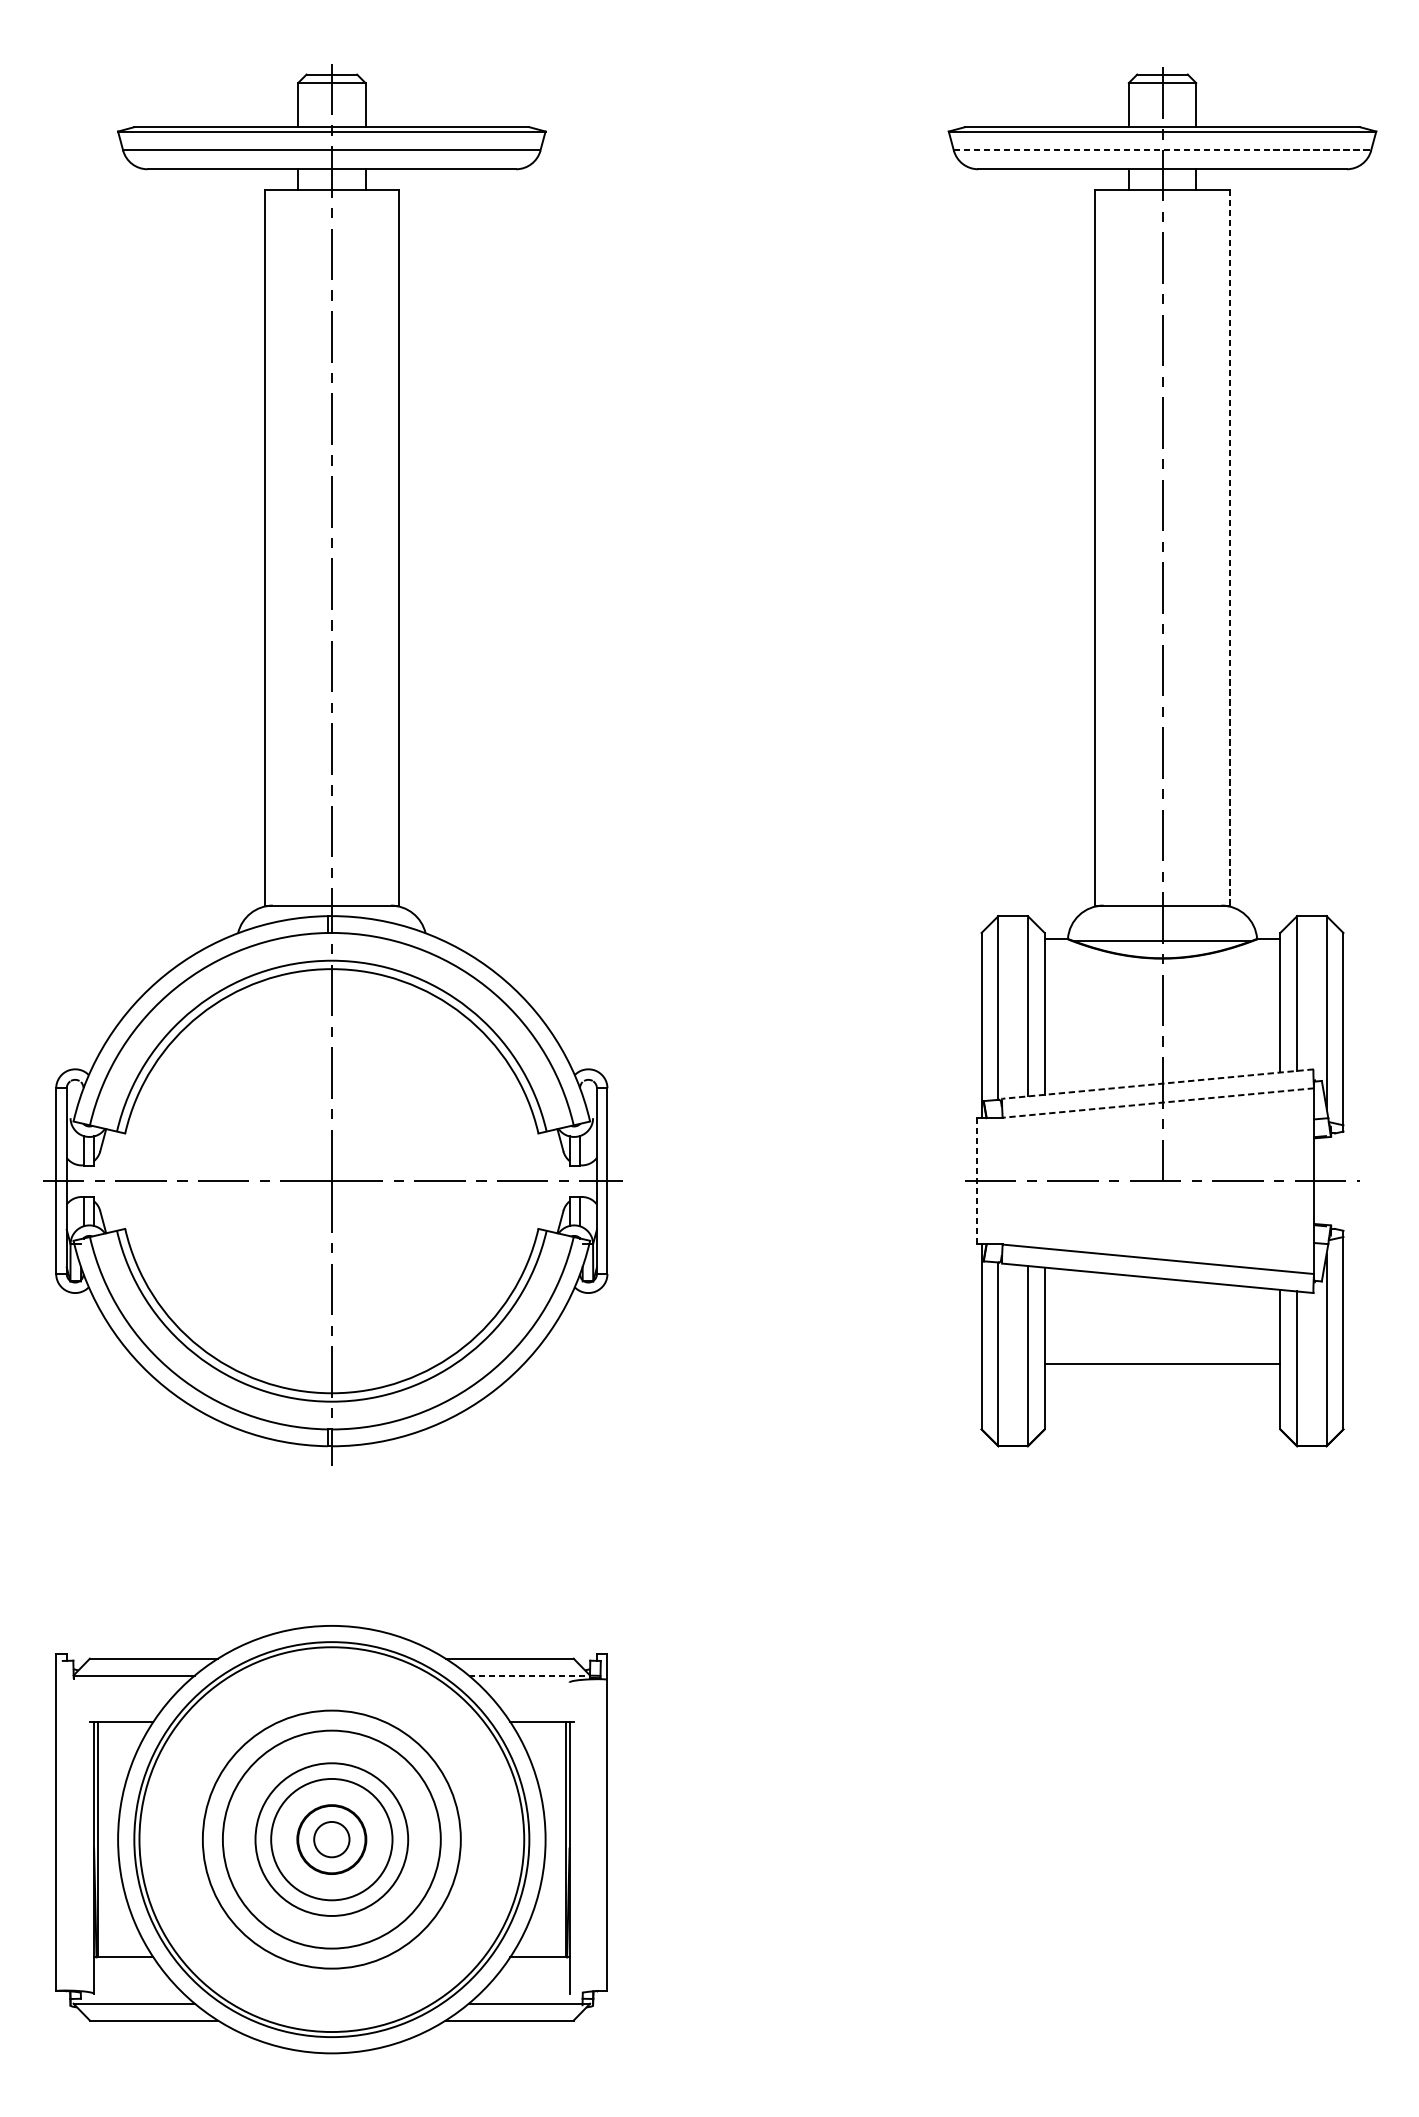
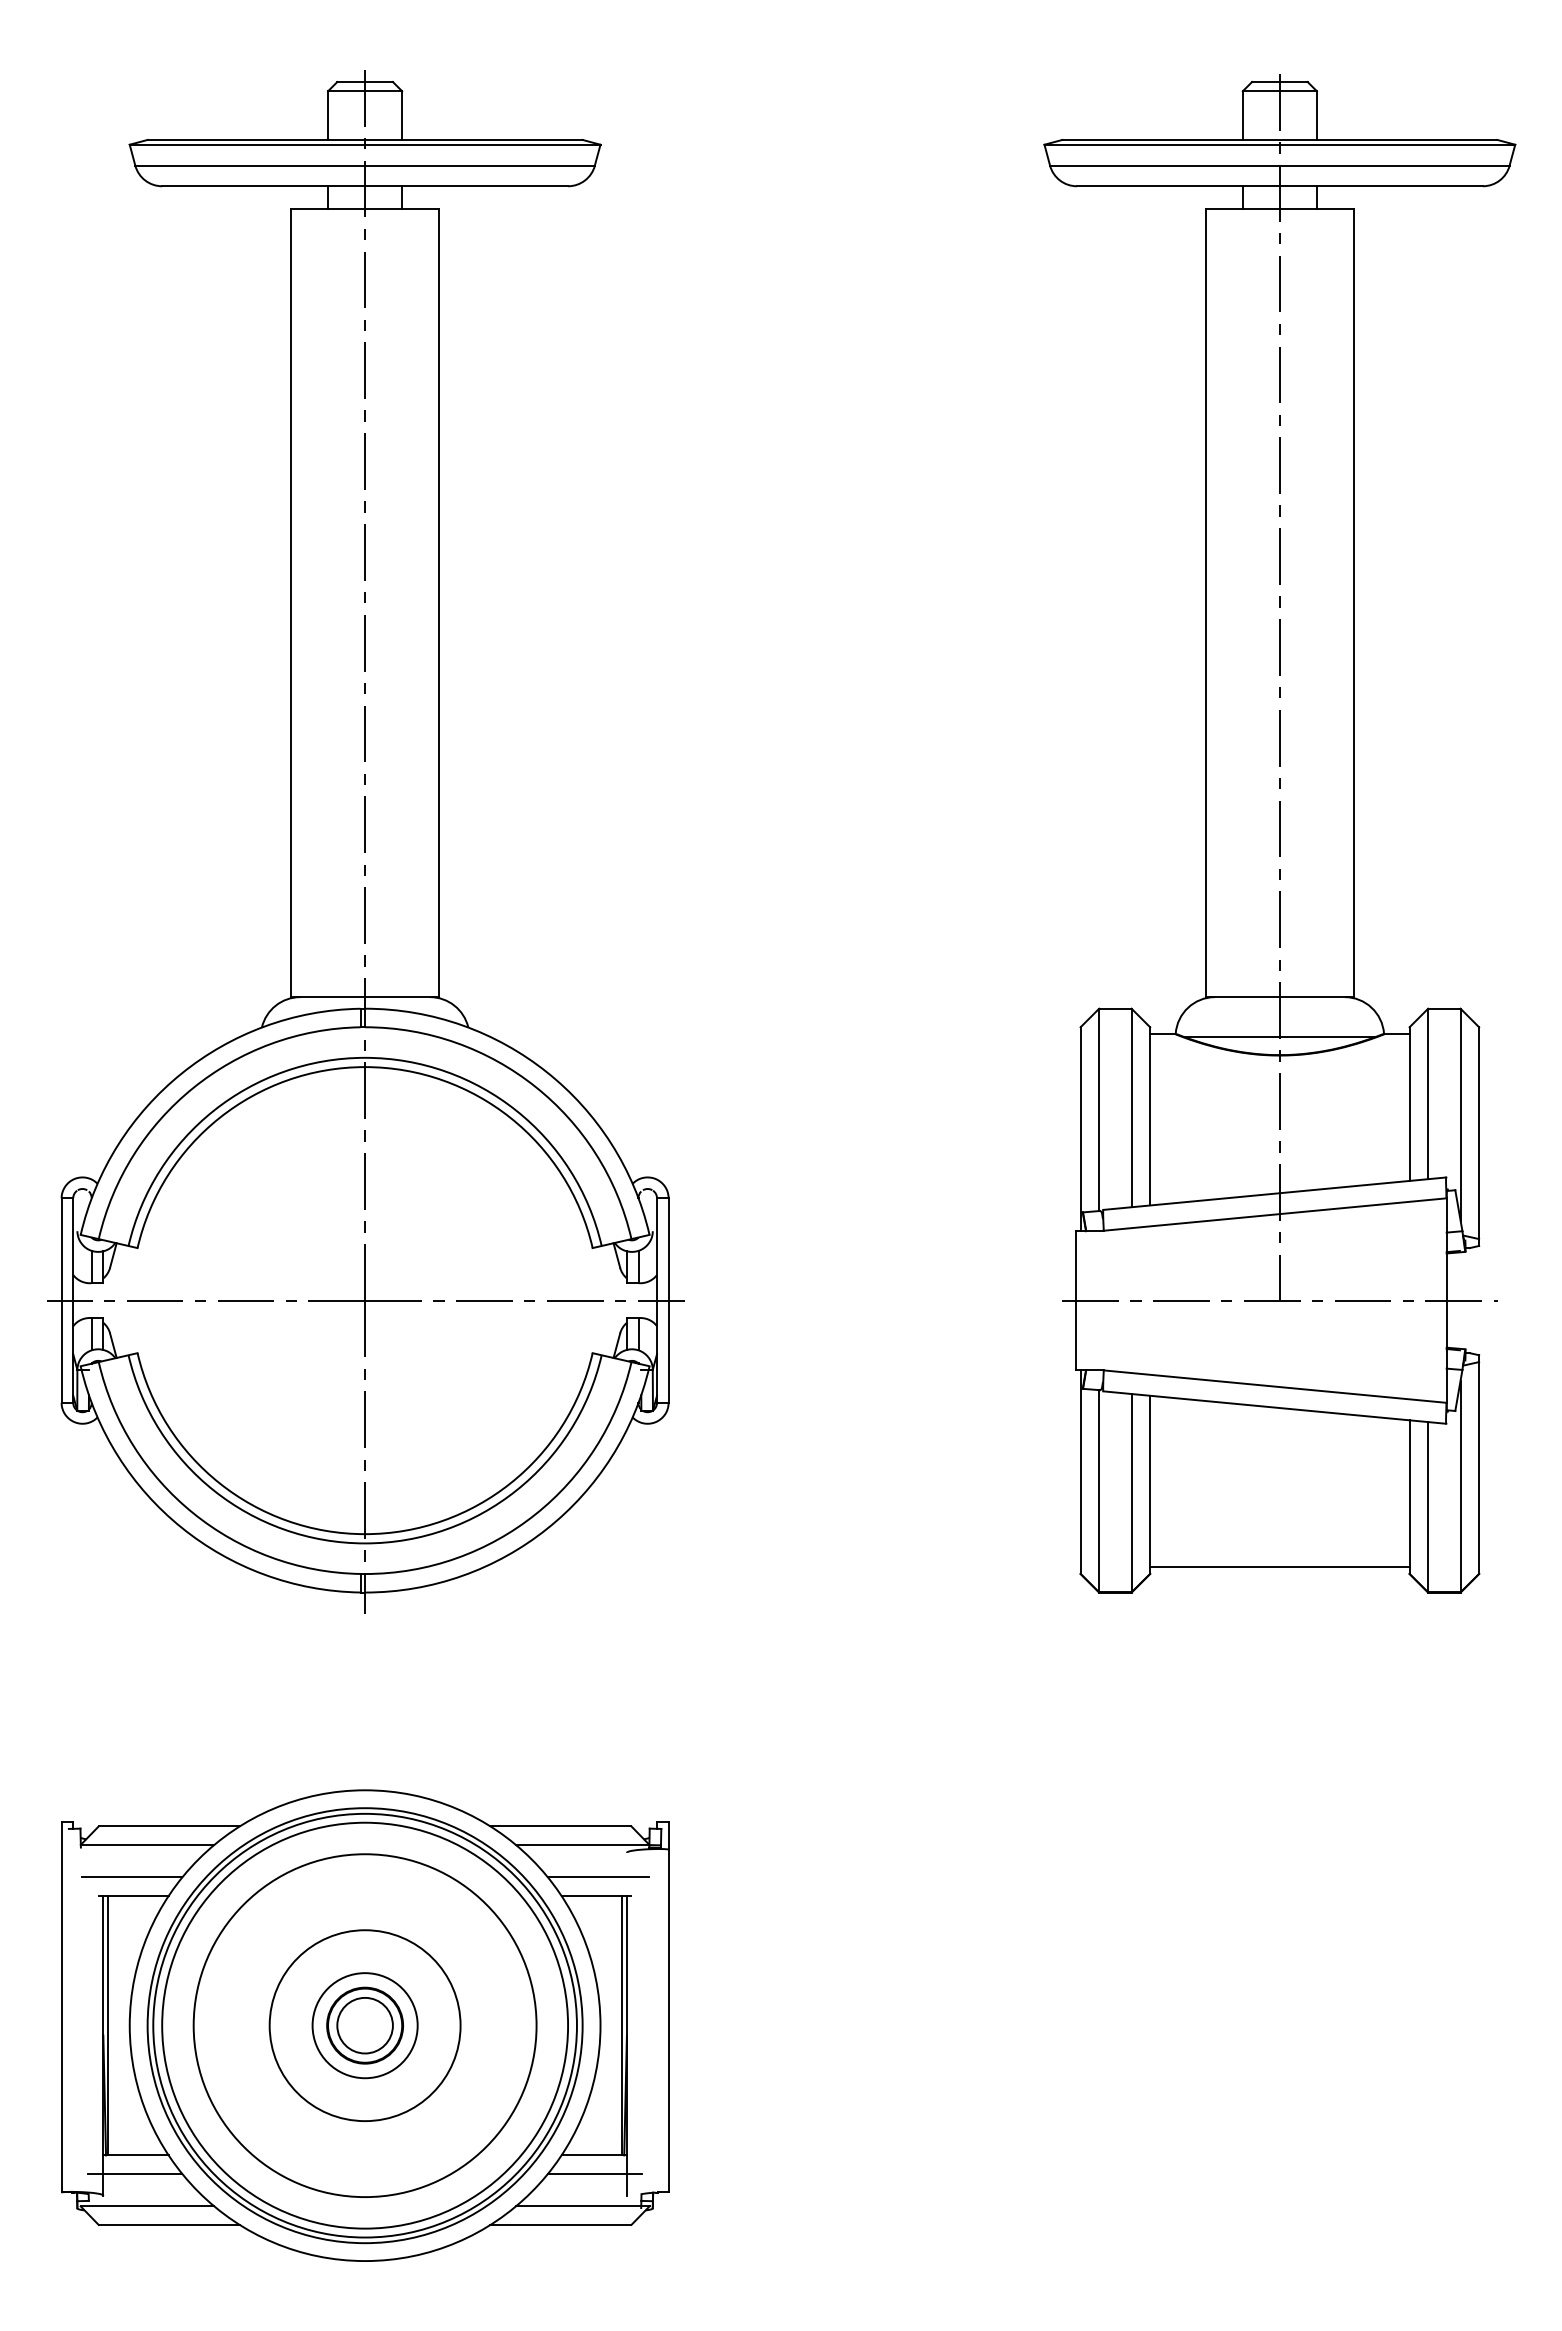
line: (1162, 150) -> (1279, 165), dashed -> solid
line: (1230, 548) -> (1354, 603), dashed -> solid
line: (1157, 1083) -> (1274, 1193), dashed -> solid
line: (1157, 1102) -> (1274, 1214), dashed -> solid
line: (977, 1181) -> (1076, 1300), dashed -> solid
line: (1162, 1364) -> (1279, 1567), moved
line: (529, 1675) -> (582, 1844), dashed -> solid
line: (119, 1705) -> (131, 1877), added
line: (542, 1705) -> (597, 1877), added
circle: (331, 1839) -> (364, 2025), size x0.62
circle: (331, 1839) -> (364, 2025), size x1.43
circle: (331, 1839) -> (364, 2025), size x1.43
circle: (331, 1839) -> (364, 2025), size x1.43
circle: (332, 1839) -> (365, 2025), size x1.43
line: (123, 1973) -> (135, 2173), added
line: (540, 1973) -> (594, 2173), added

